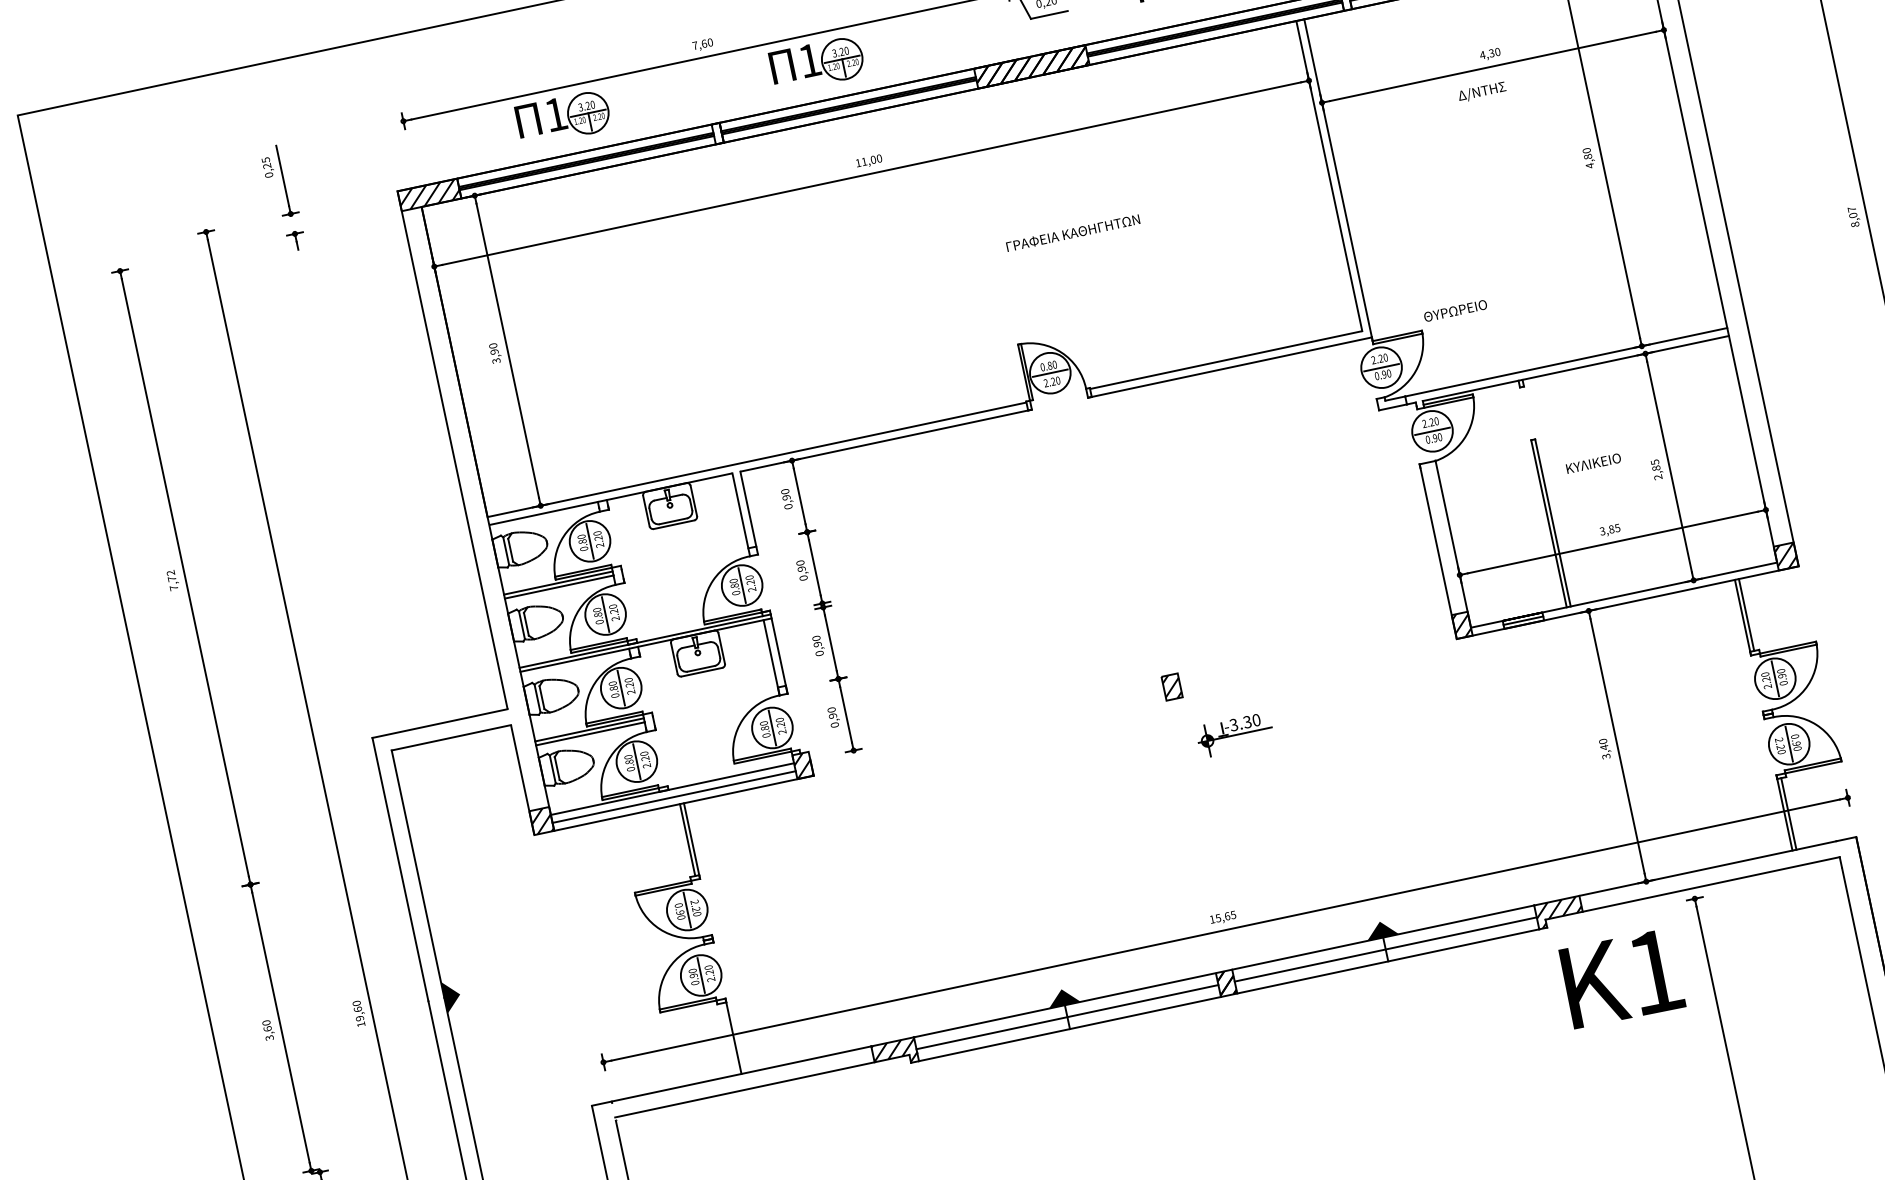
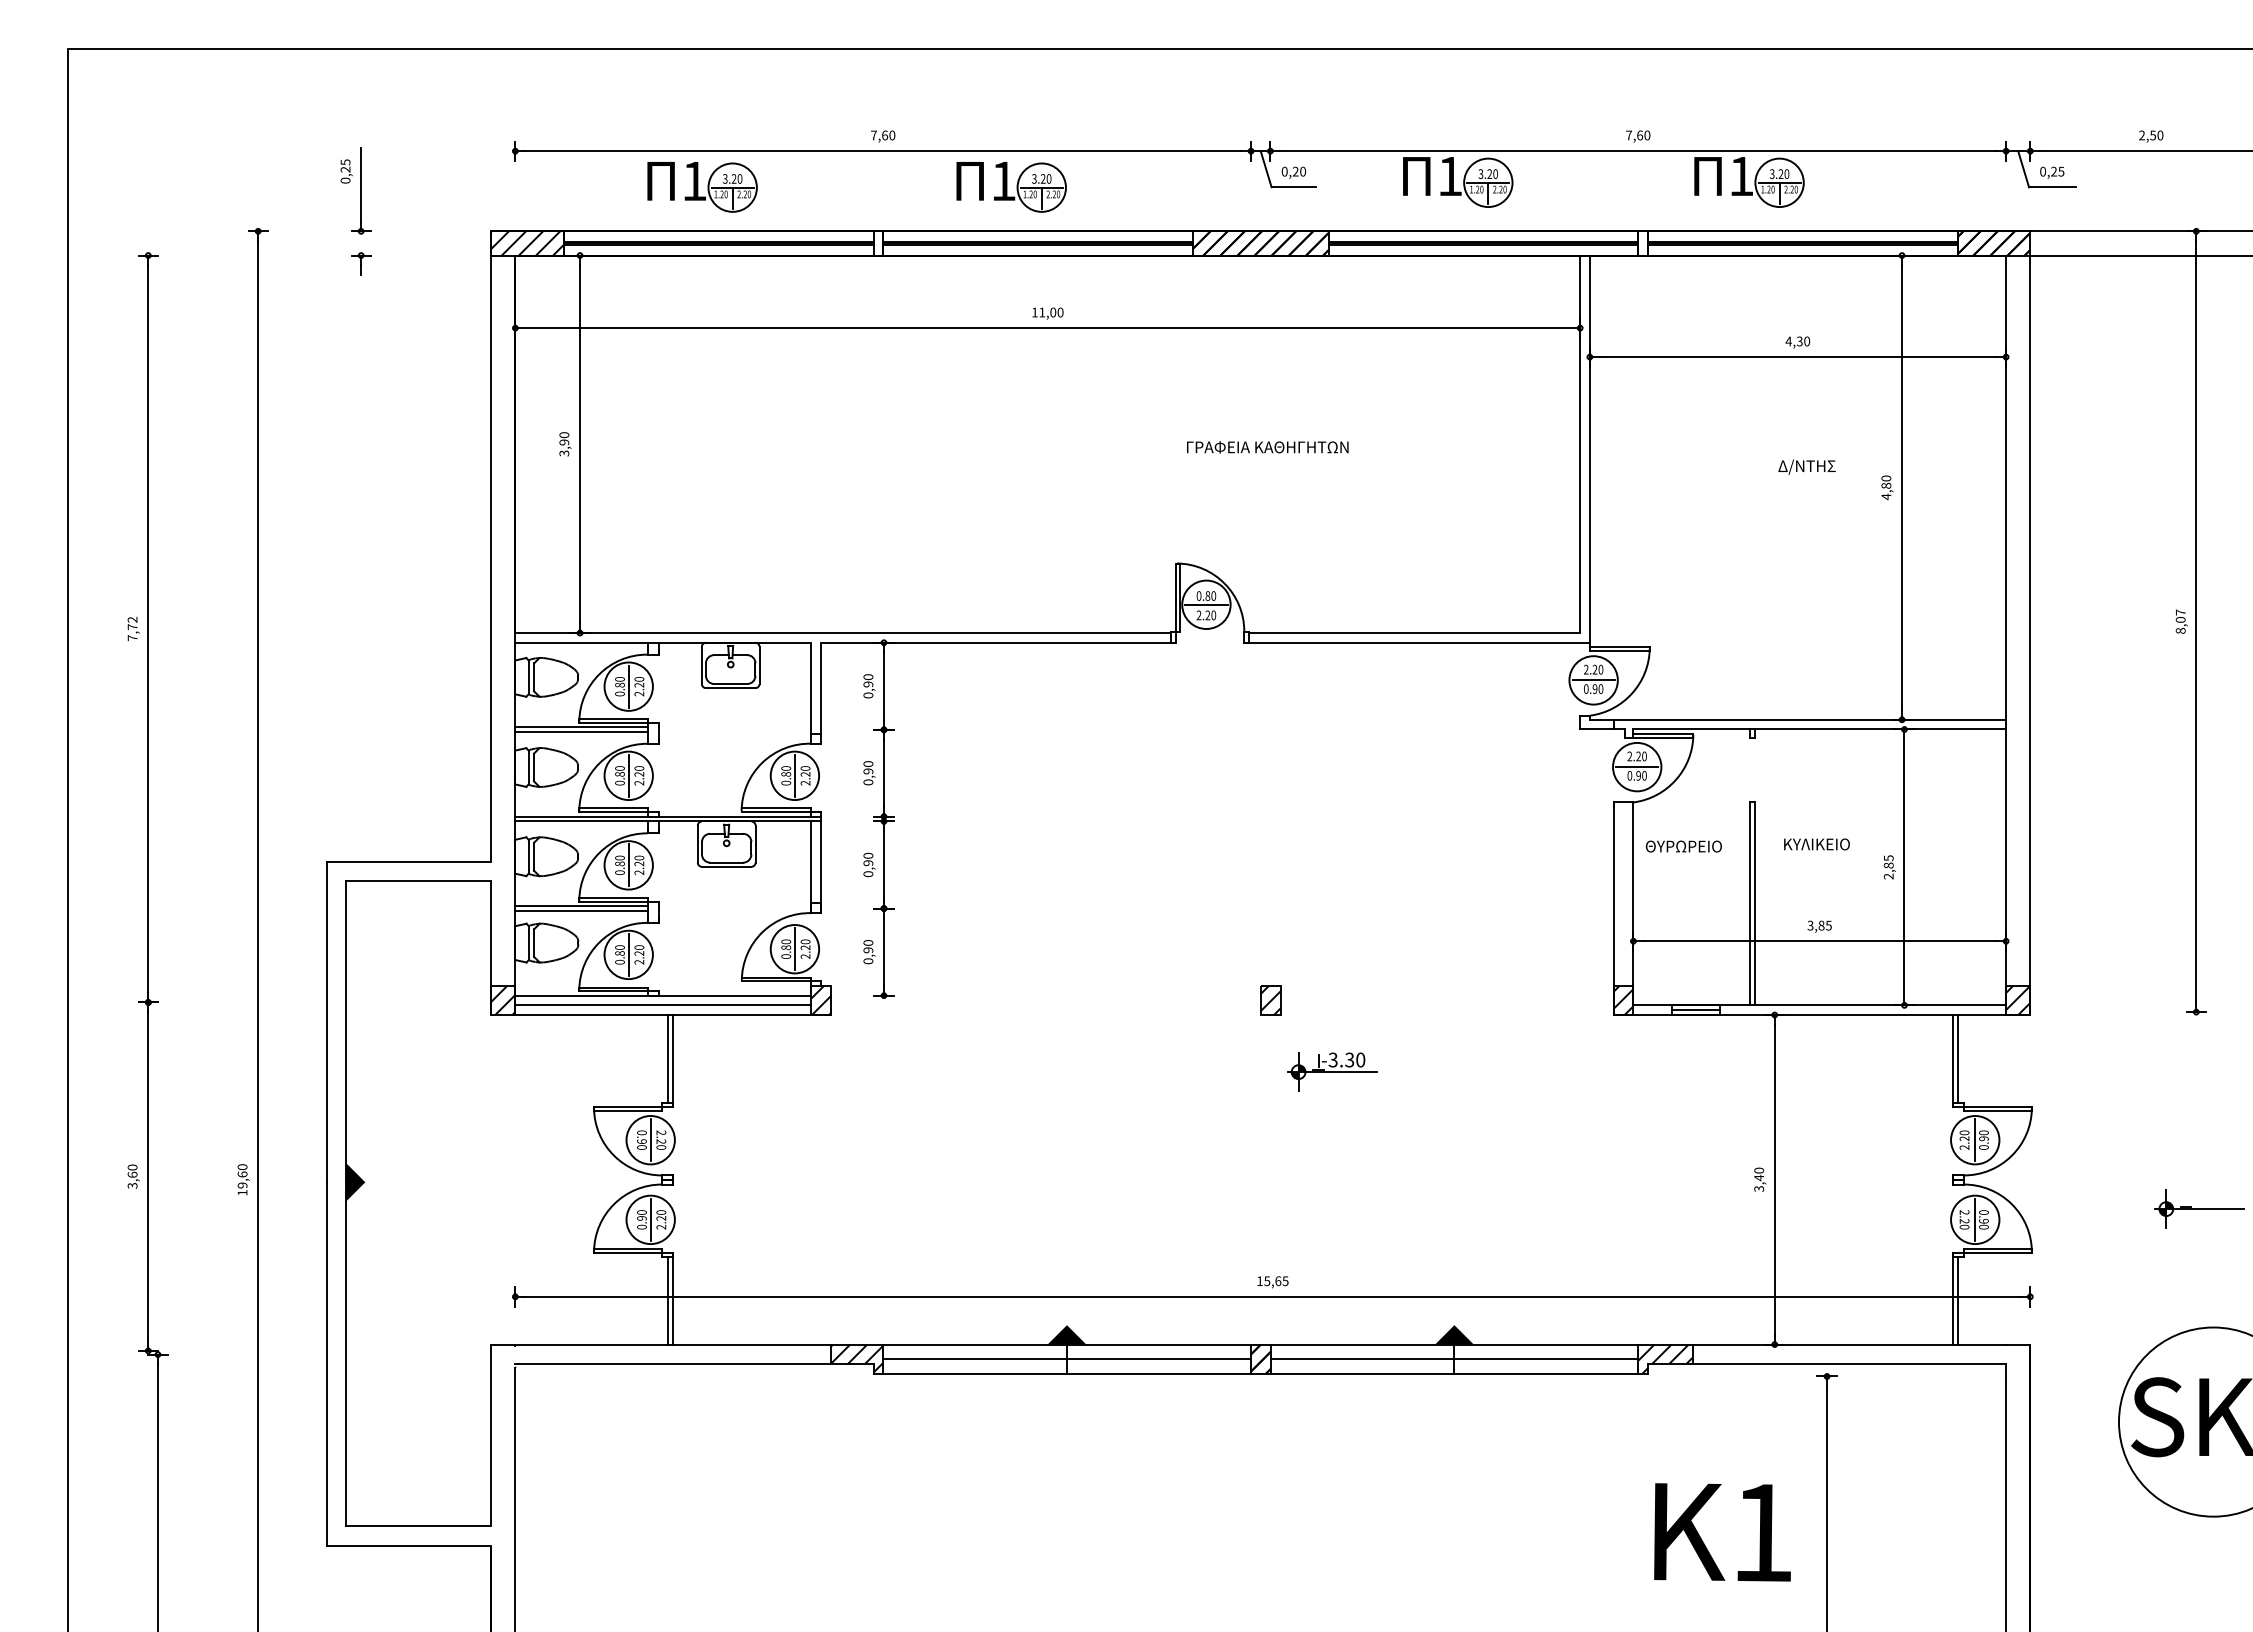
text: (1481, 91) -> (1806, 466), moved
text: (1455, 310) -> (1683, 846), moved
text: (1622, 978) -> (1722, 1532), moved
line: (729, 1038) -> (668, 1300), added

